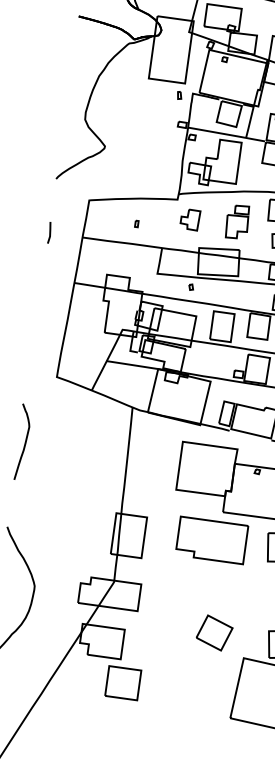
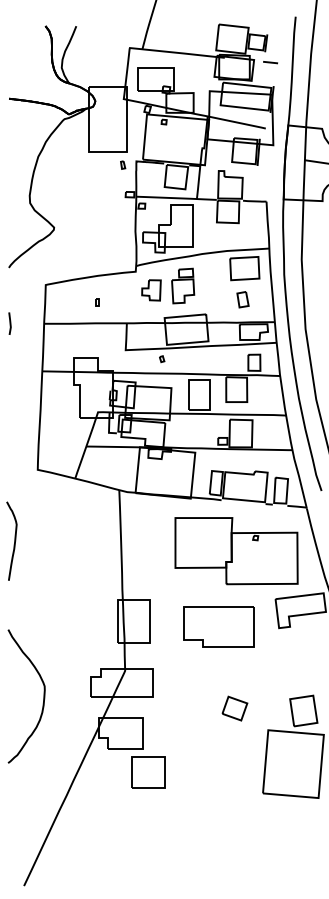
part: (237, 221) -> (183, 285), moved
part: (211, 540) -> (218, 626), moved
part: (214, 632) -> (234, 708), size x0.7

